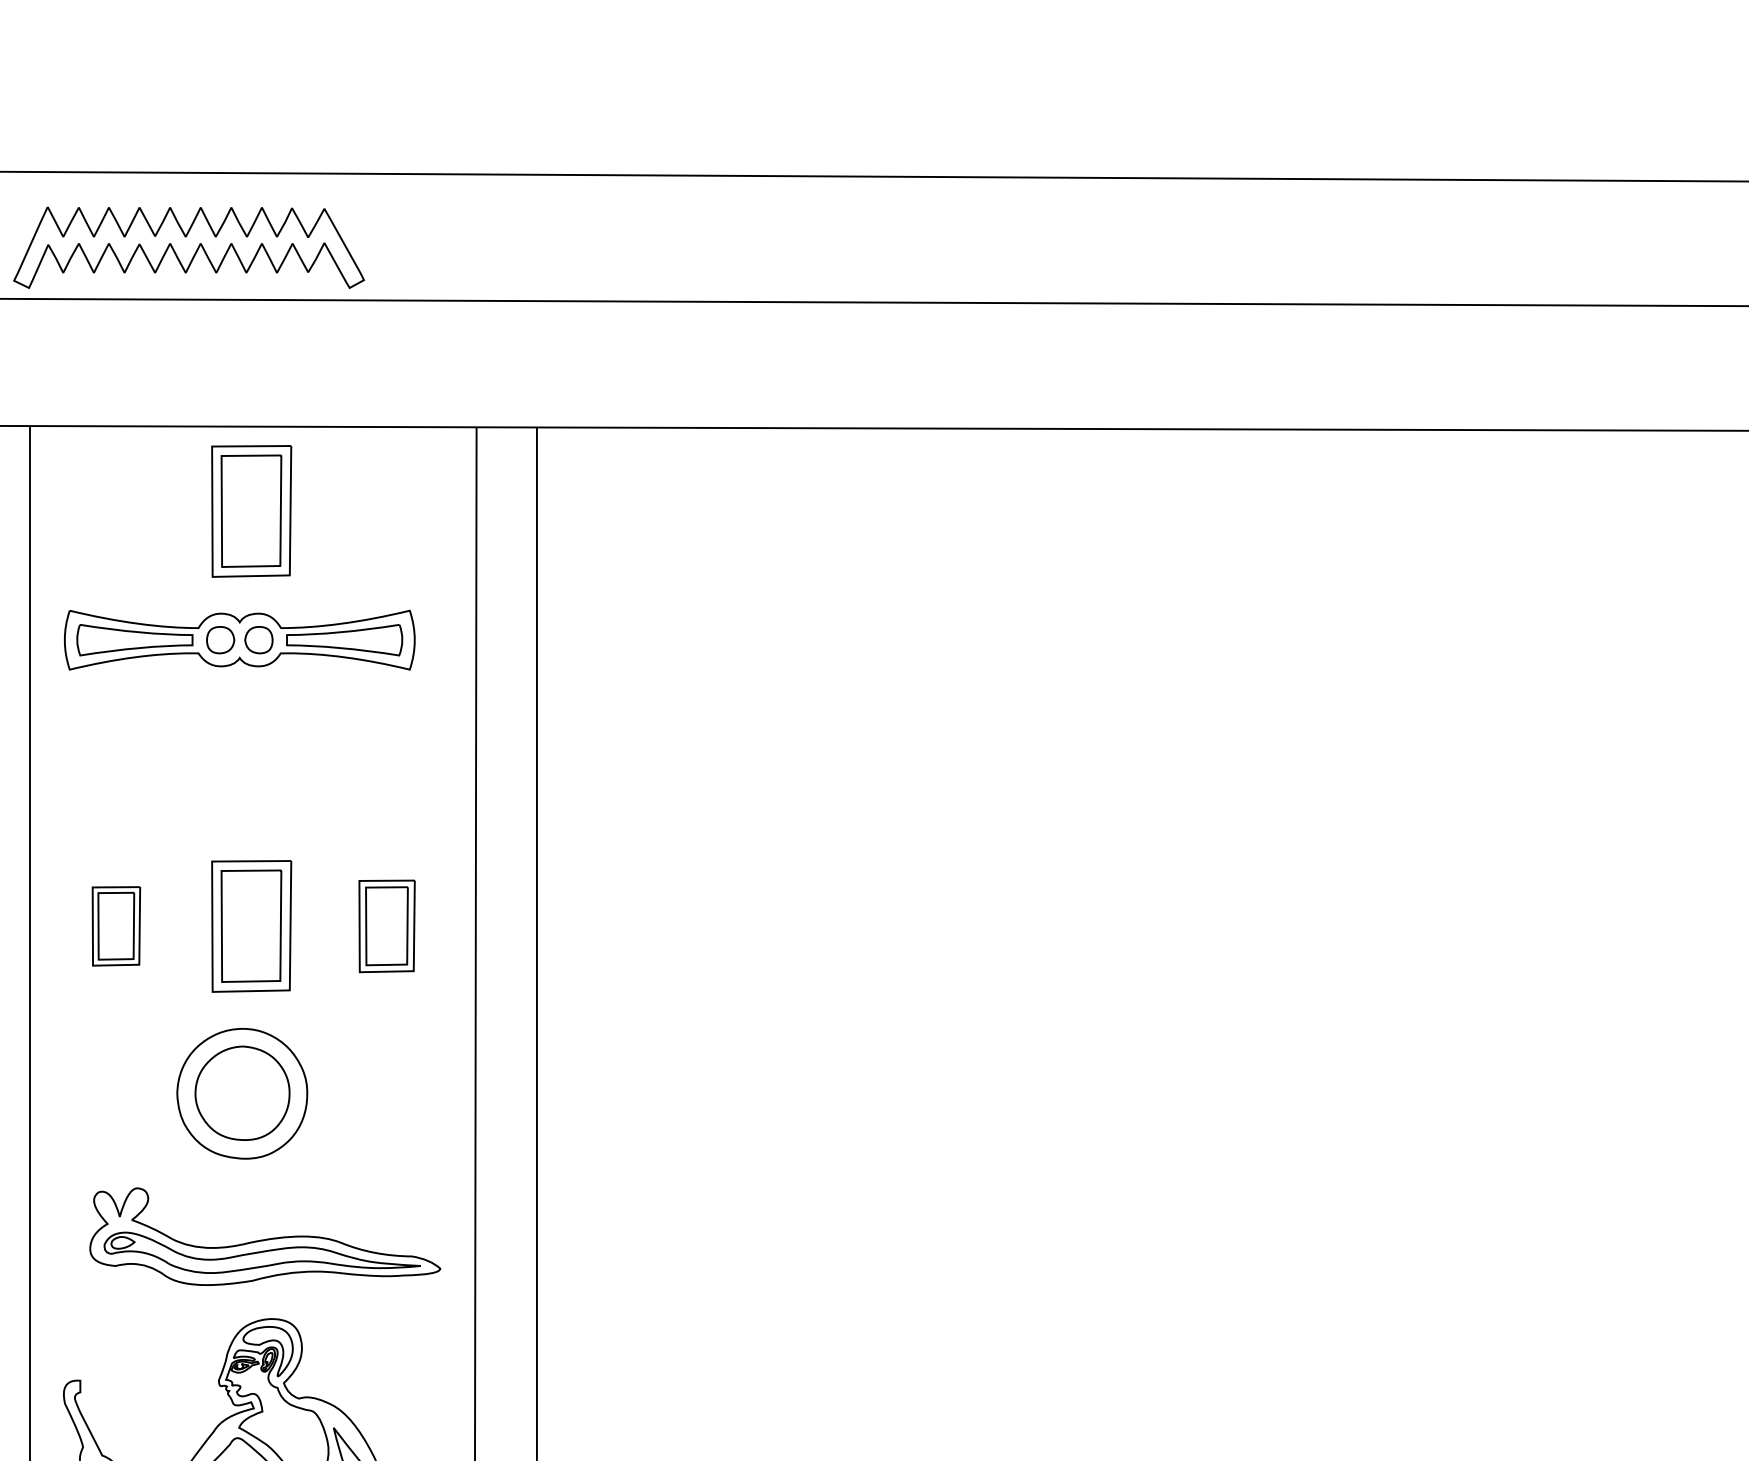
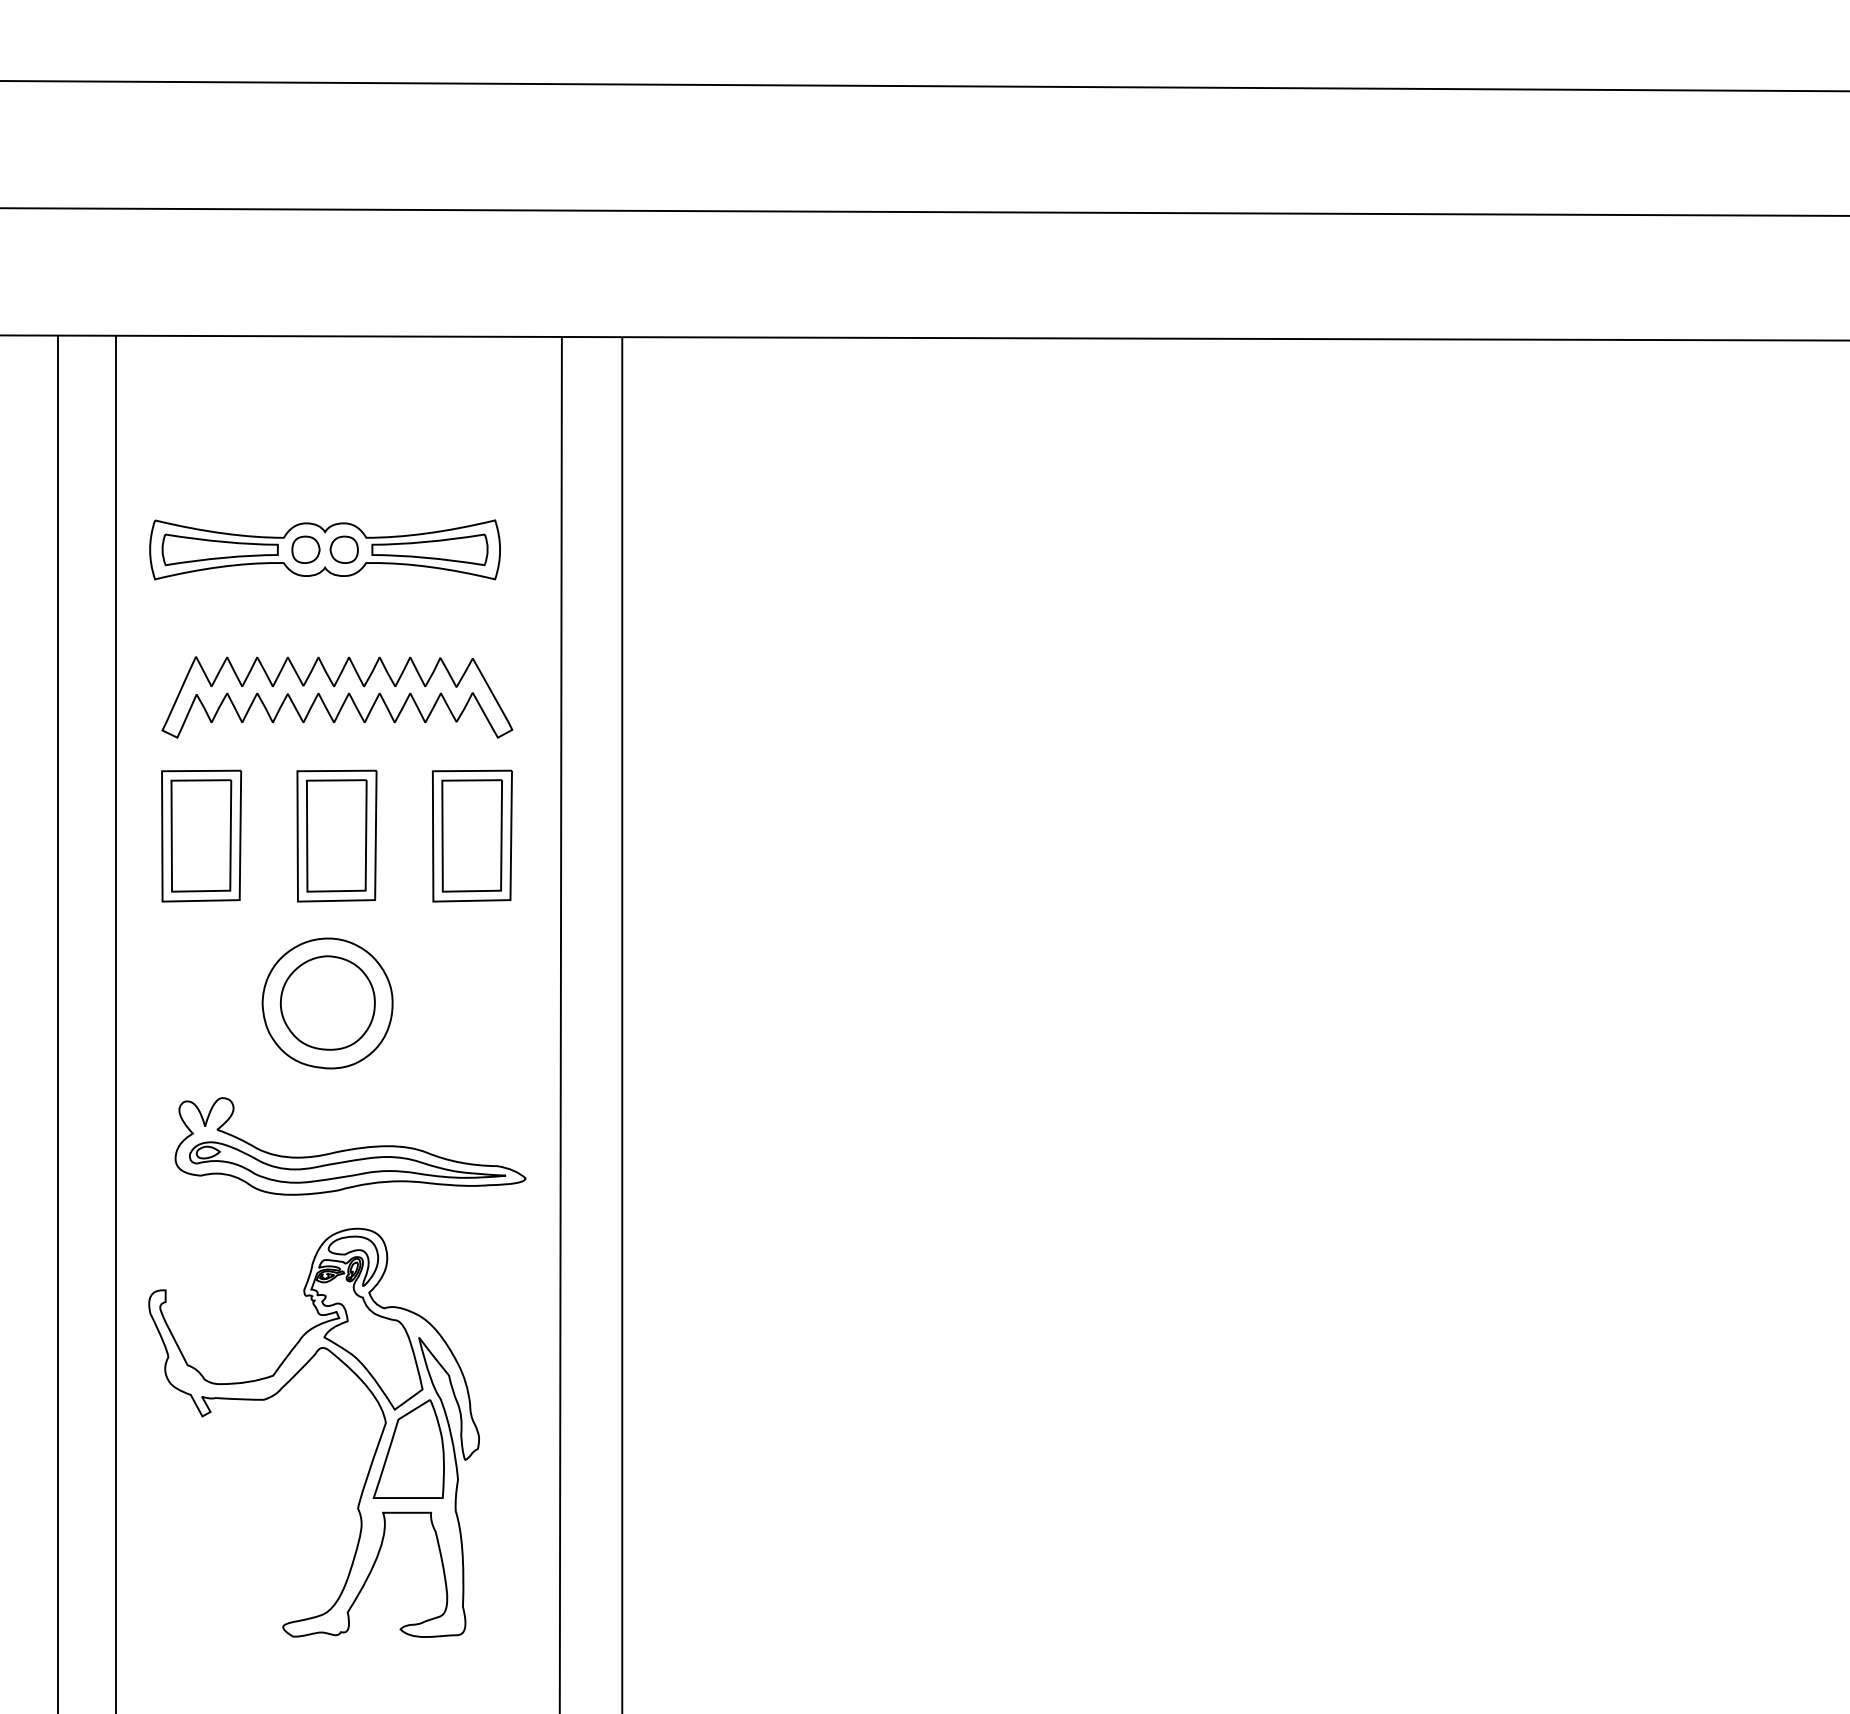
part: (189, 247) -> (337, 697), moved
part: (251, 510) -> (336, 420), removed
part: (116, 925) -> (201, 835), size x1.67
part: (387, 925) -> (472, 835), size x1.43

